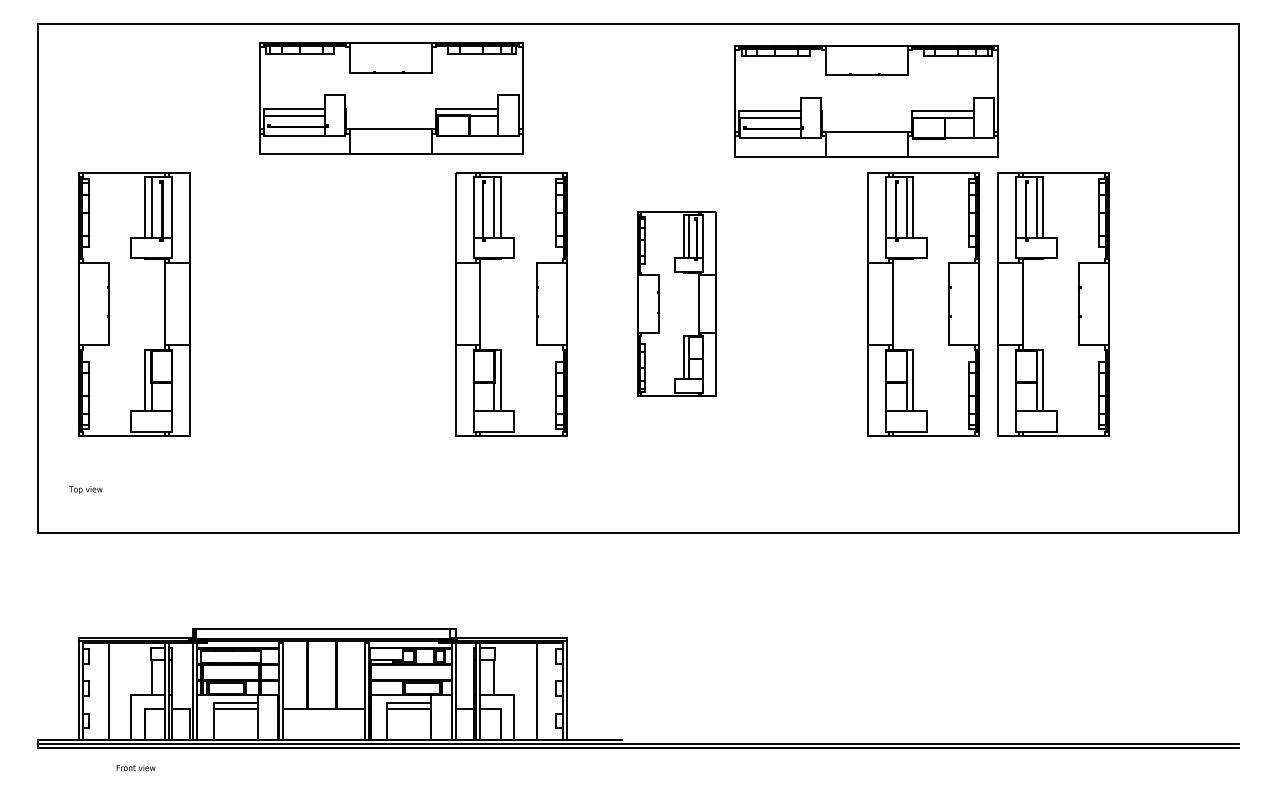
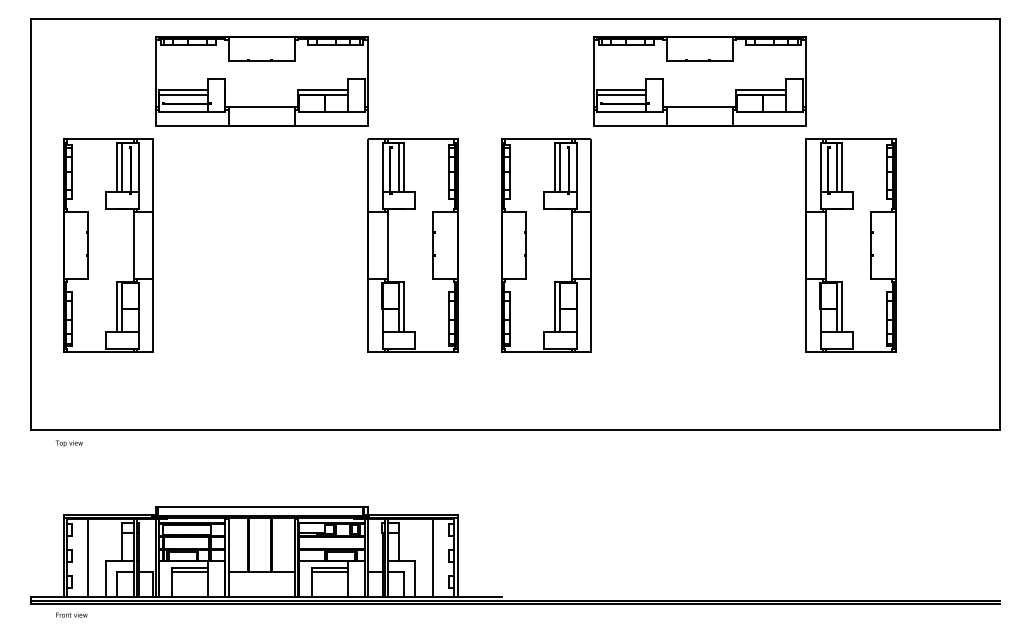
part: (390, 98) -> (261, 81), moved
part: (676, 304) -> (546, 245), size x1.43
part: (923, 304) -> (745, 245), removed
text: (84, 489) -> (68, 443), moved
text: (135, 767) -> (71, 614), moved

